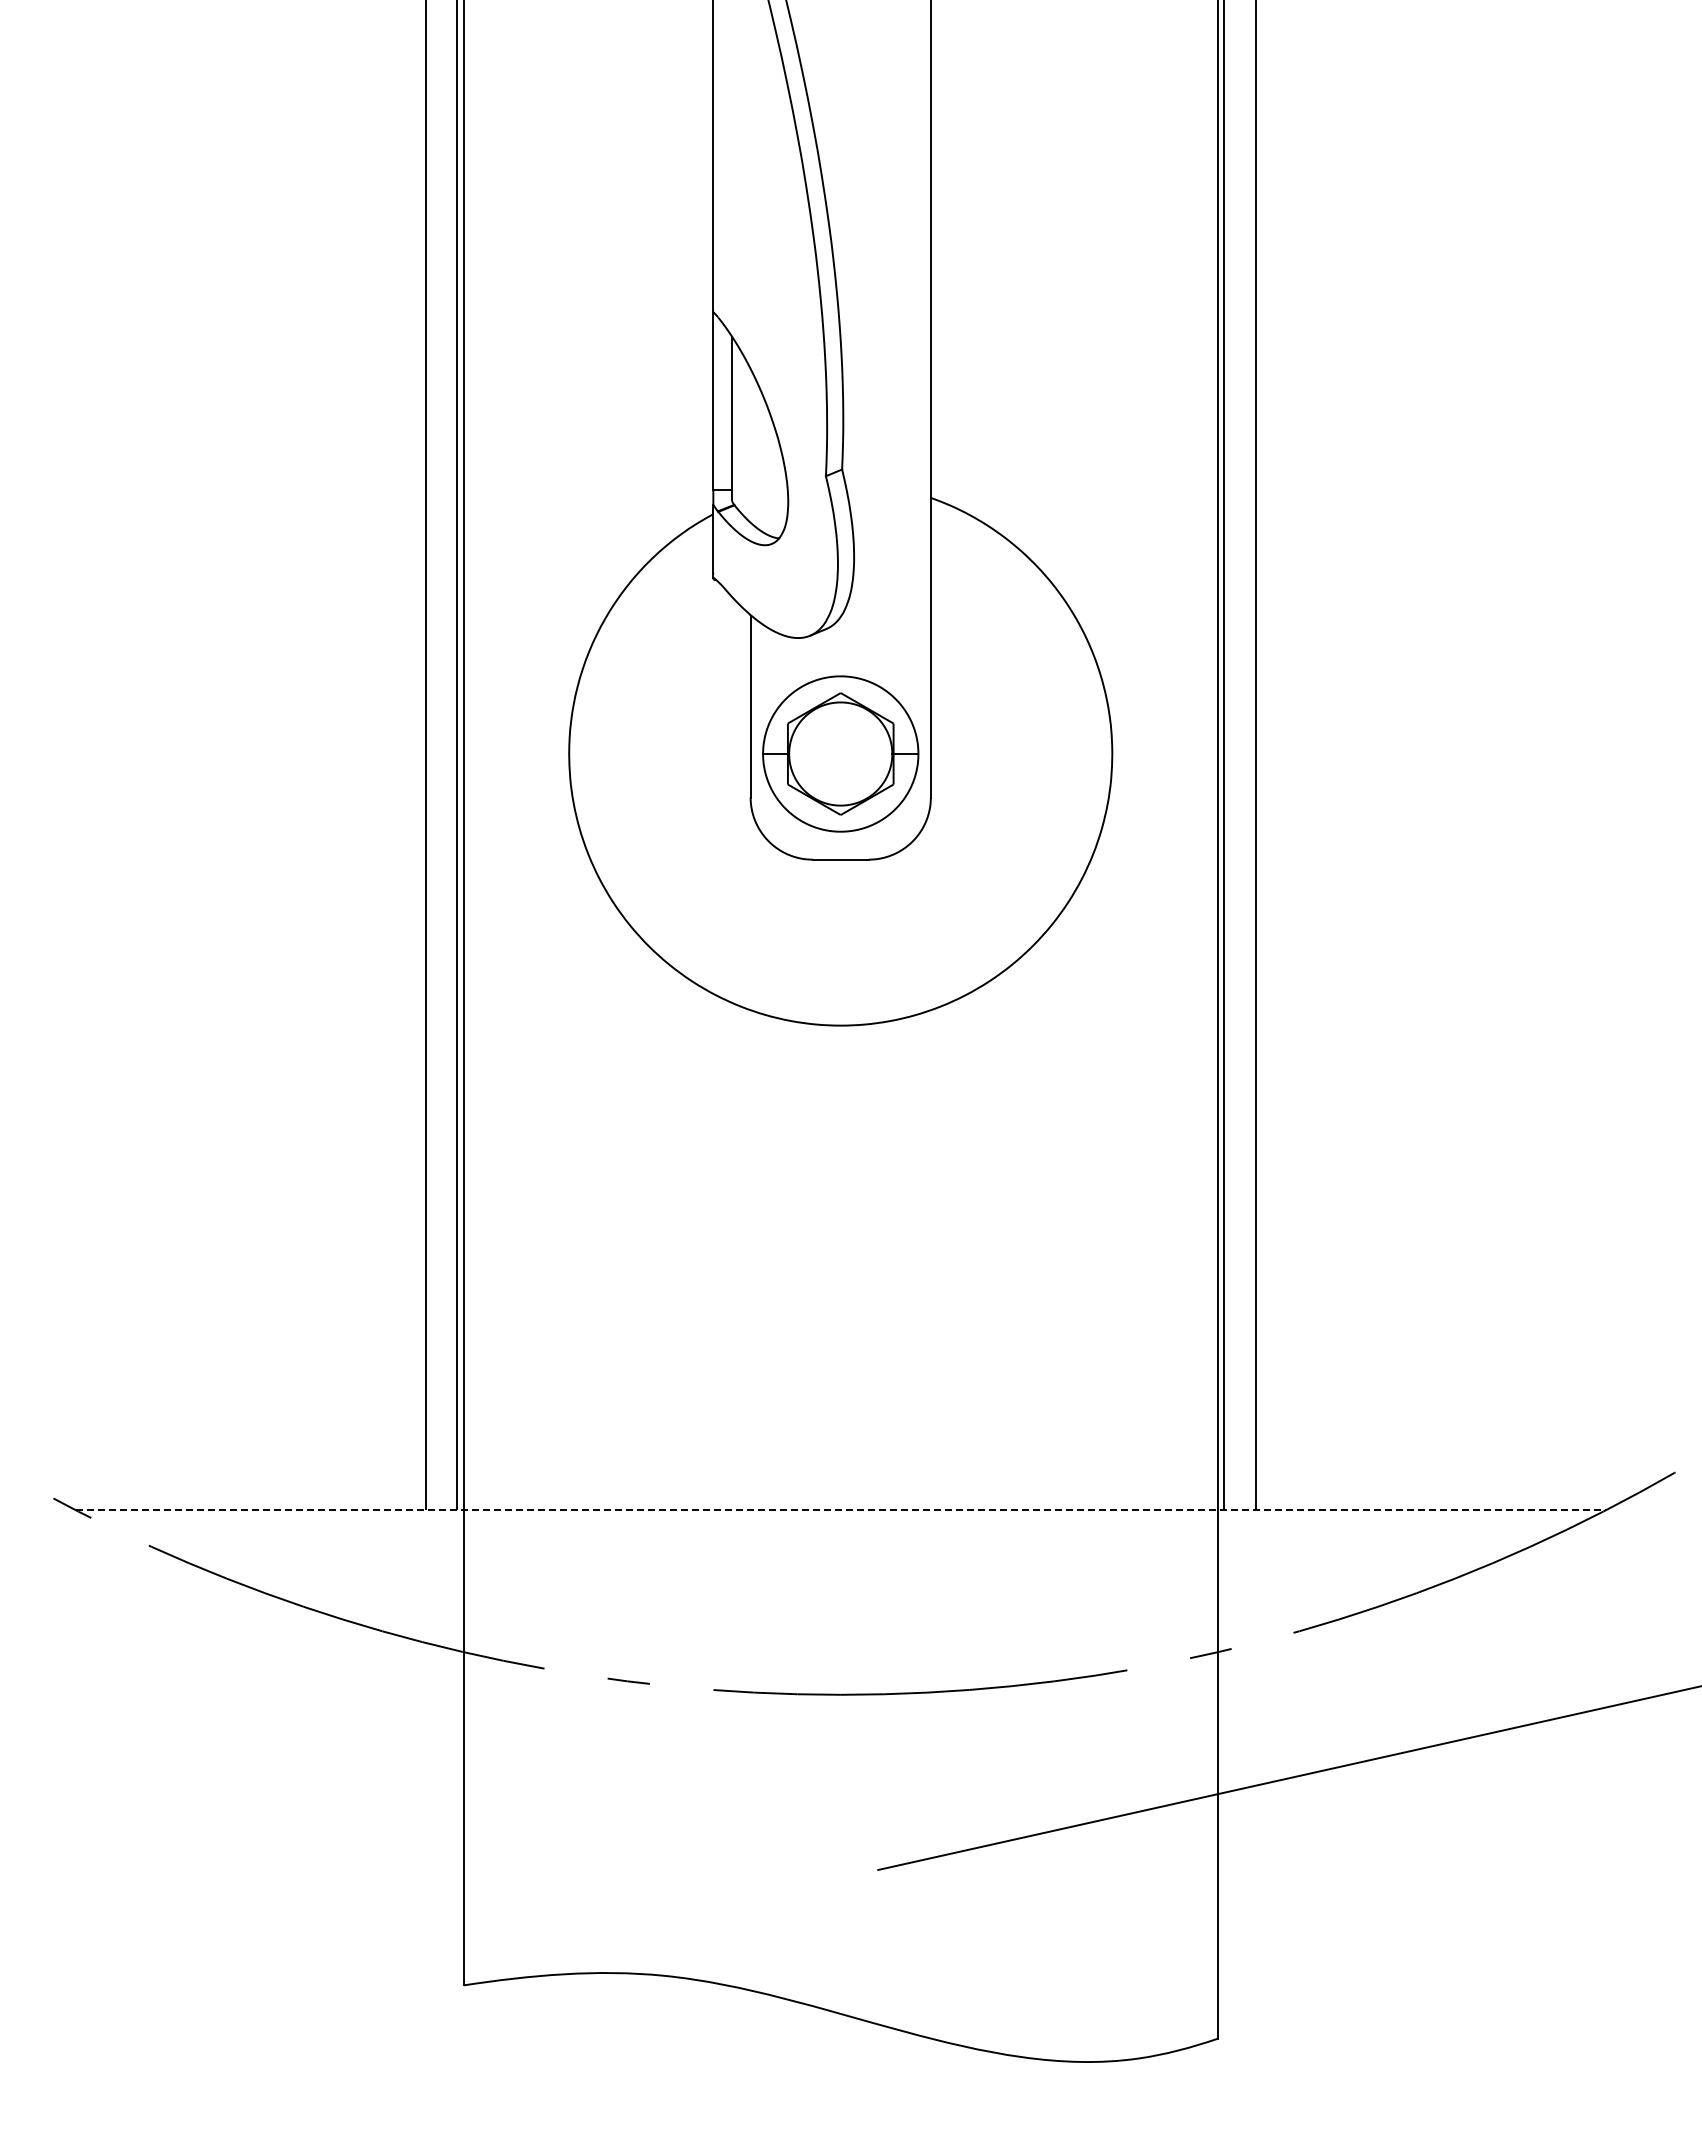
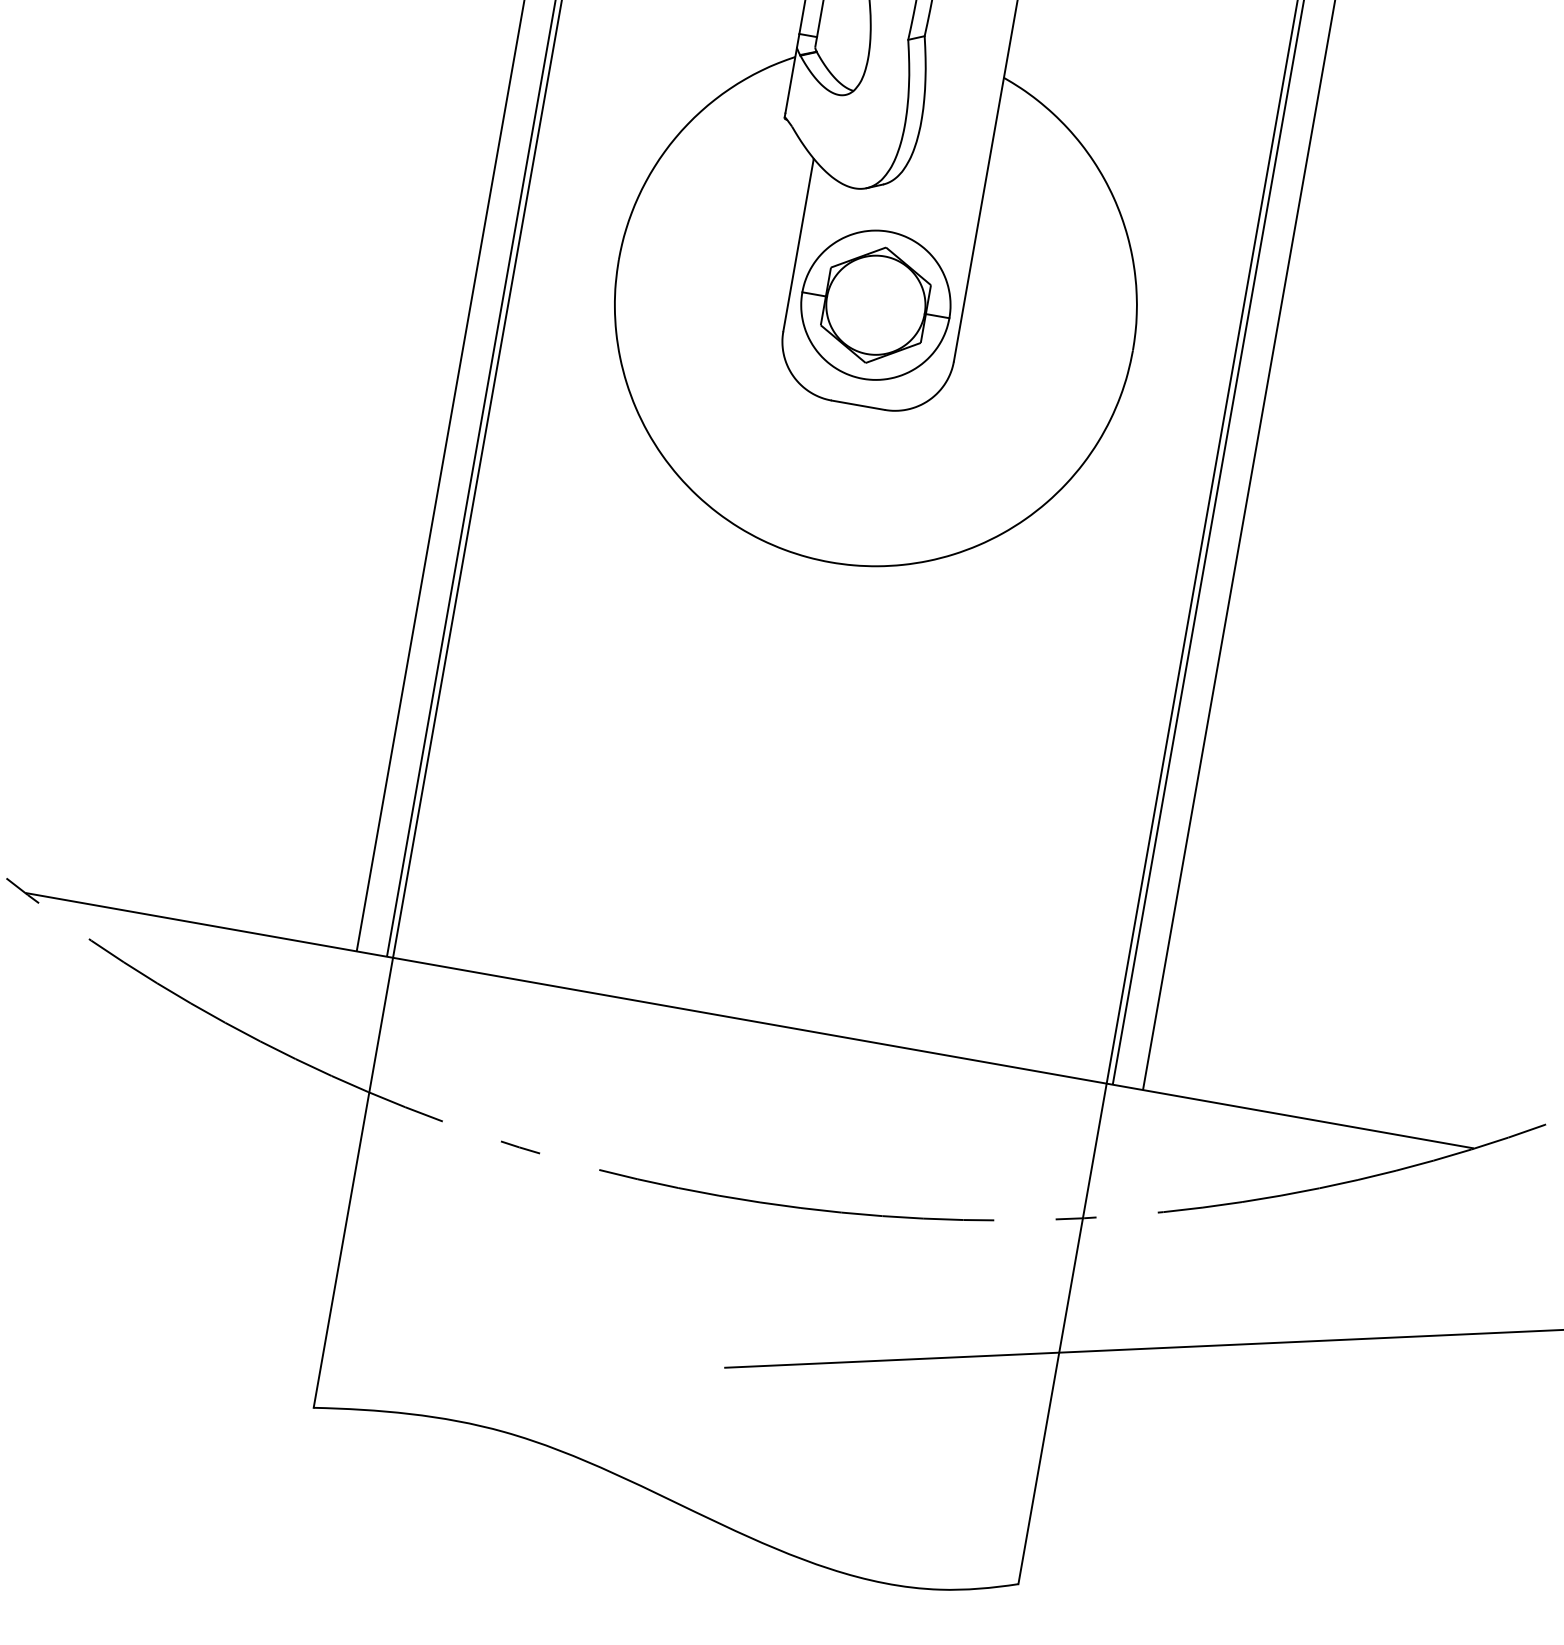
line: (840, 1509) -> (749, 1020), dashed -> solid

